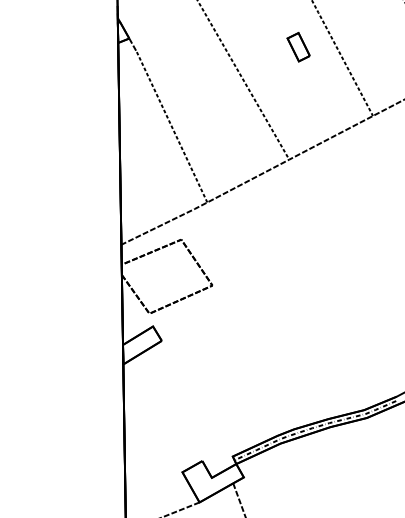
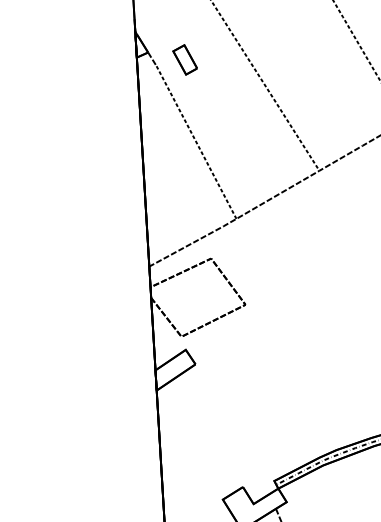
part: (298, 47) -> (185, 60), moved

